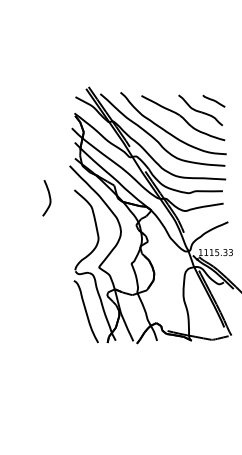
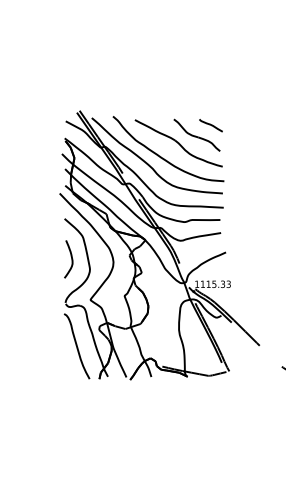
curve: (49, 198) -> (71, 259), moved

